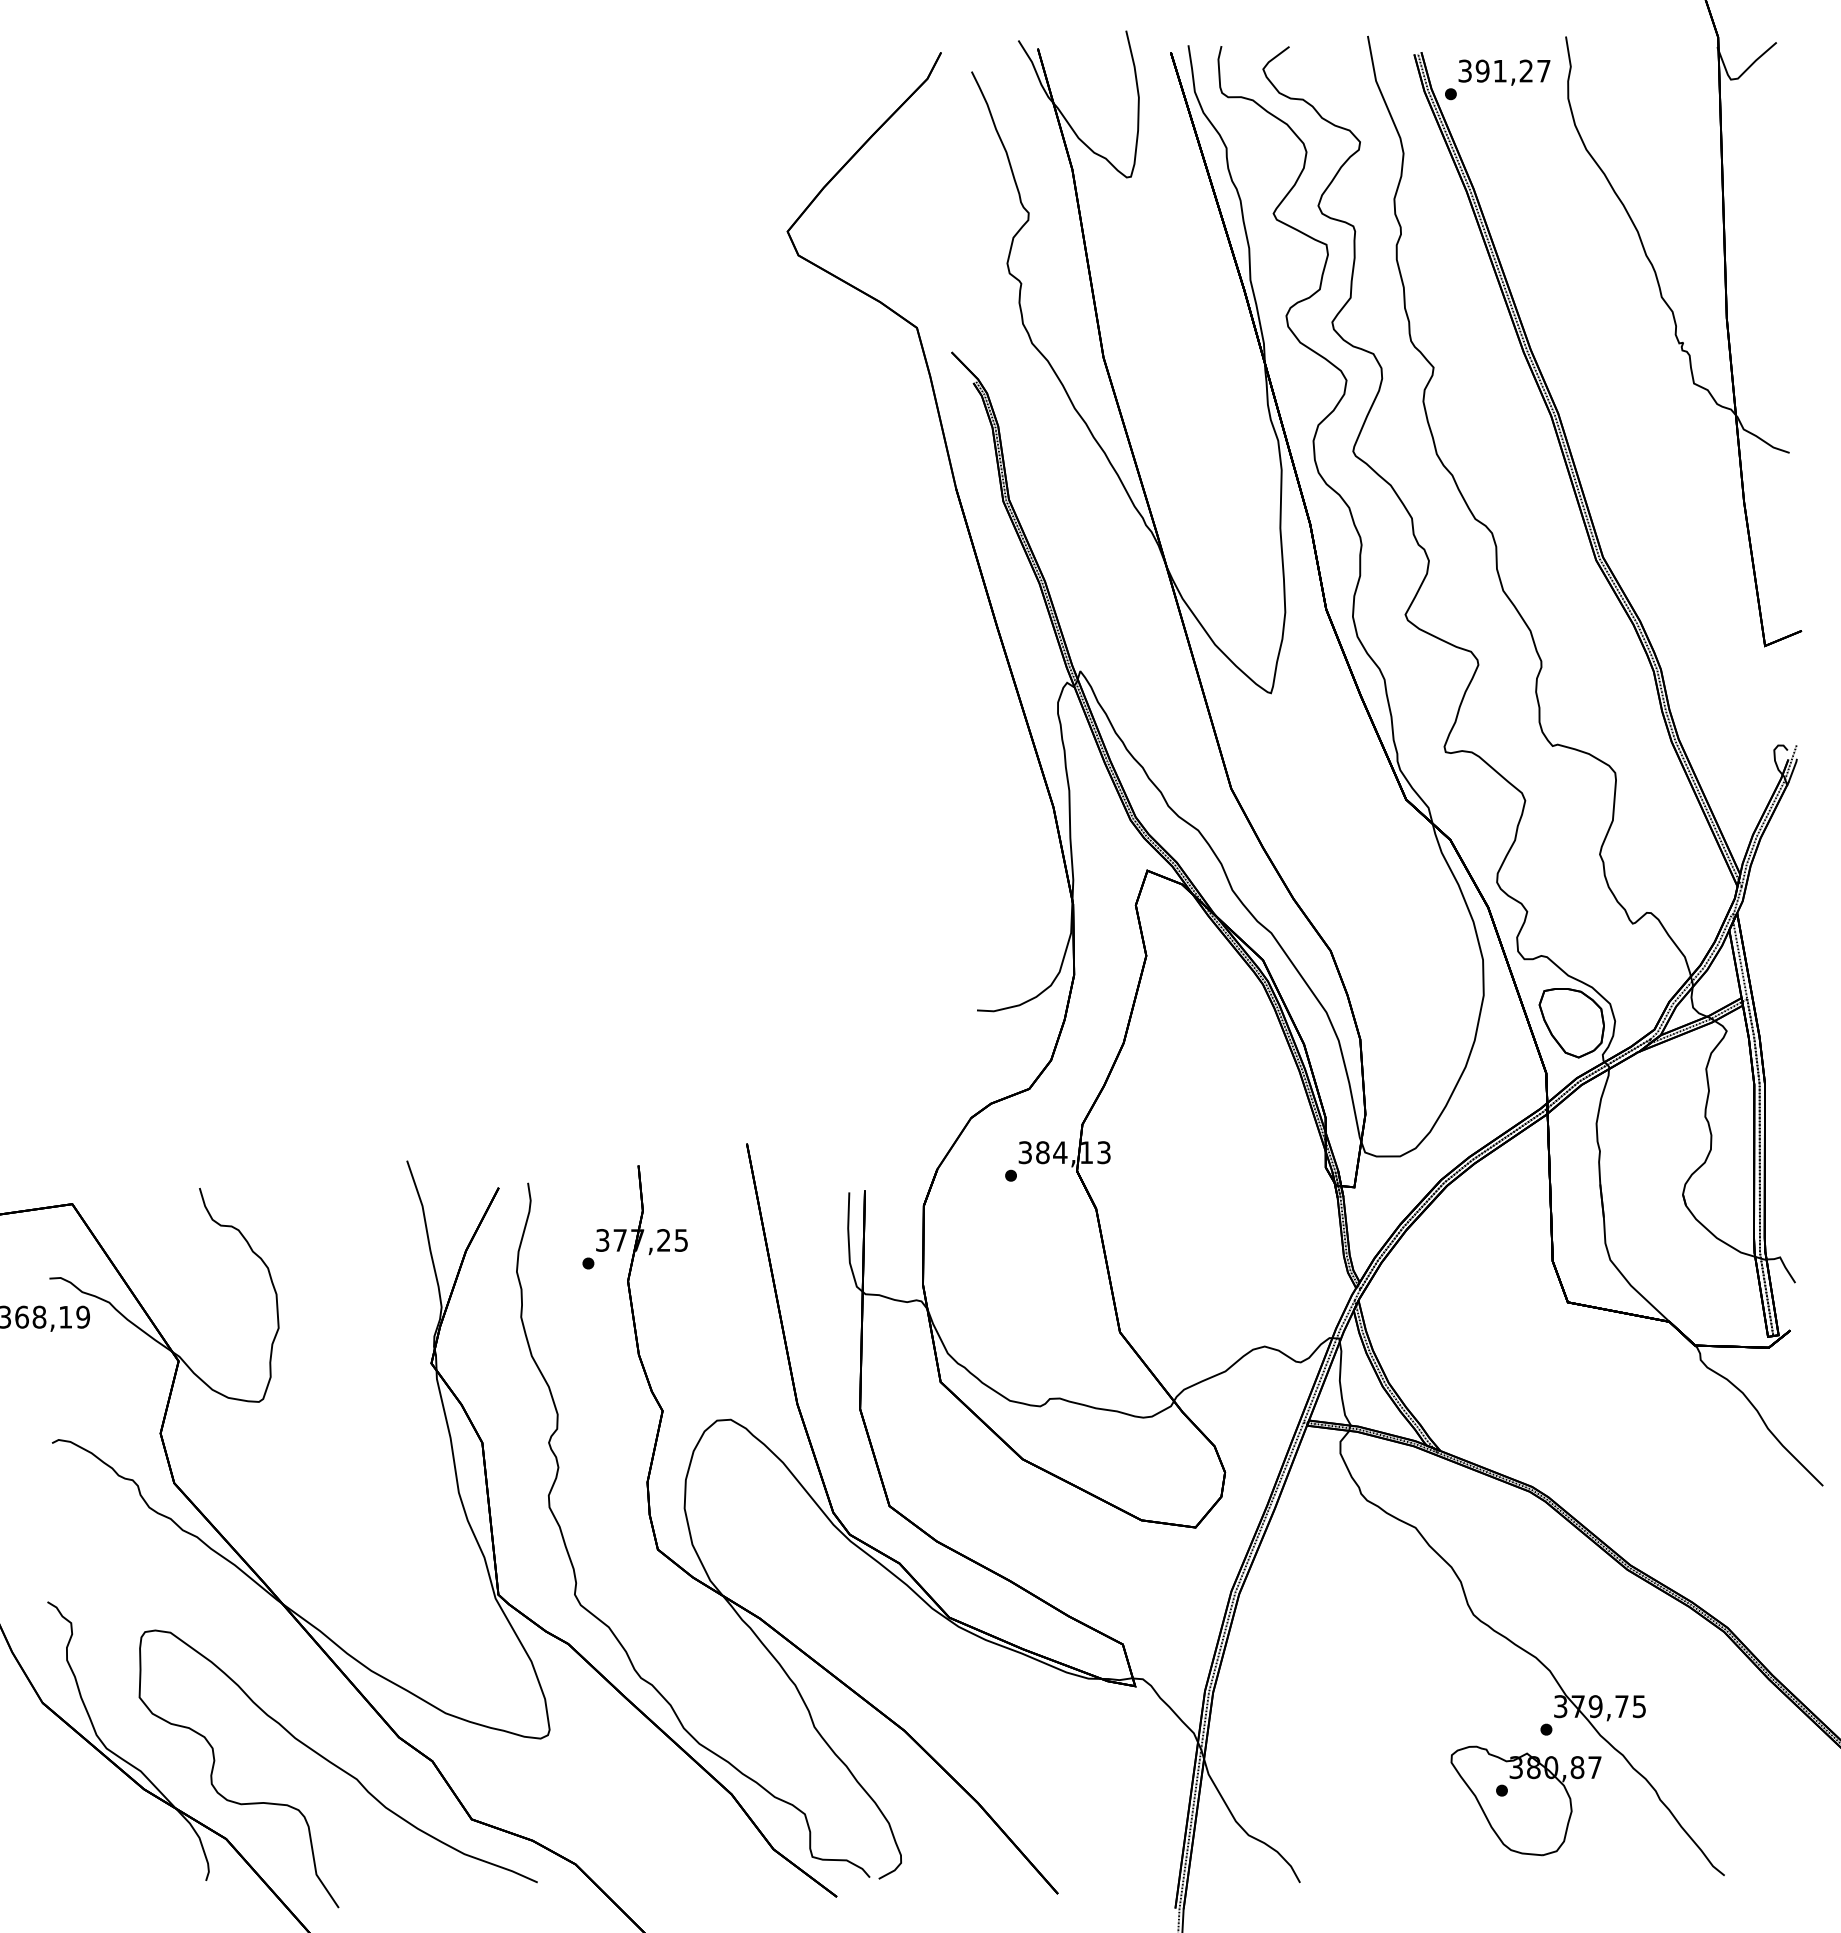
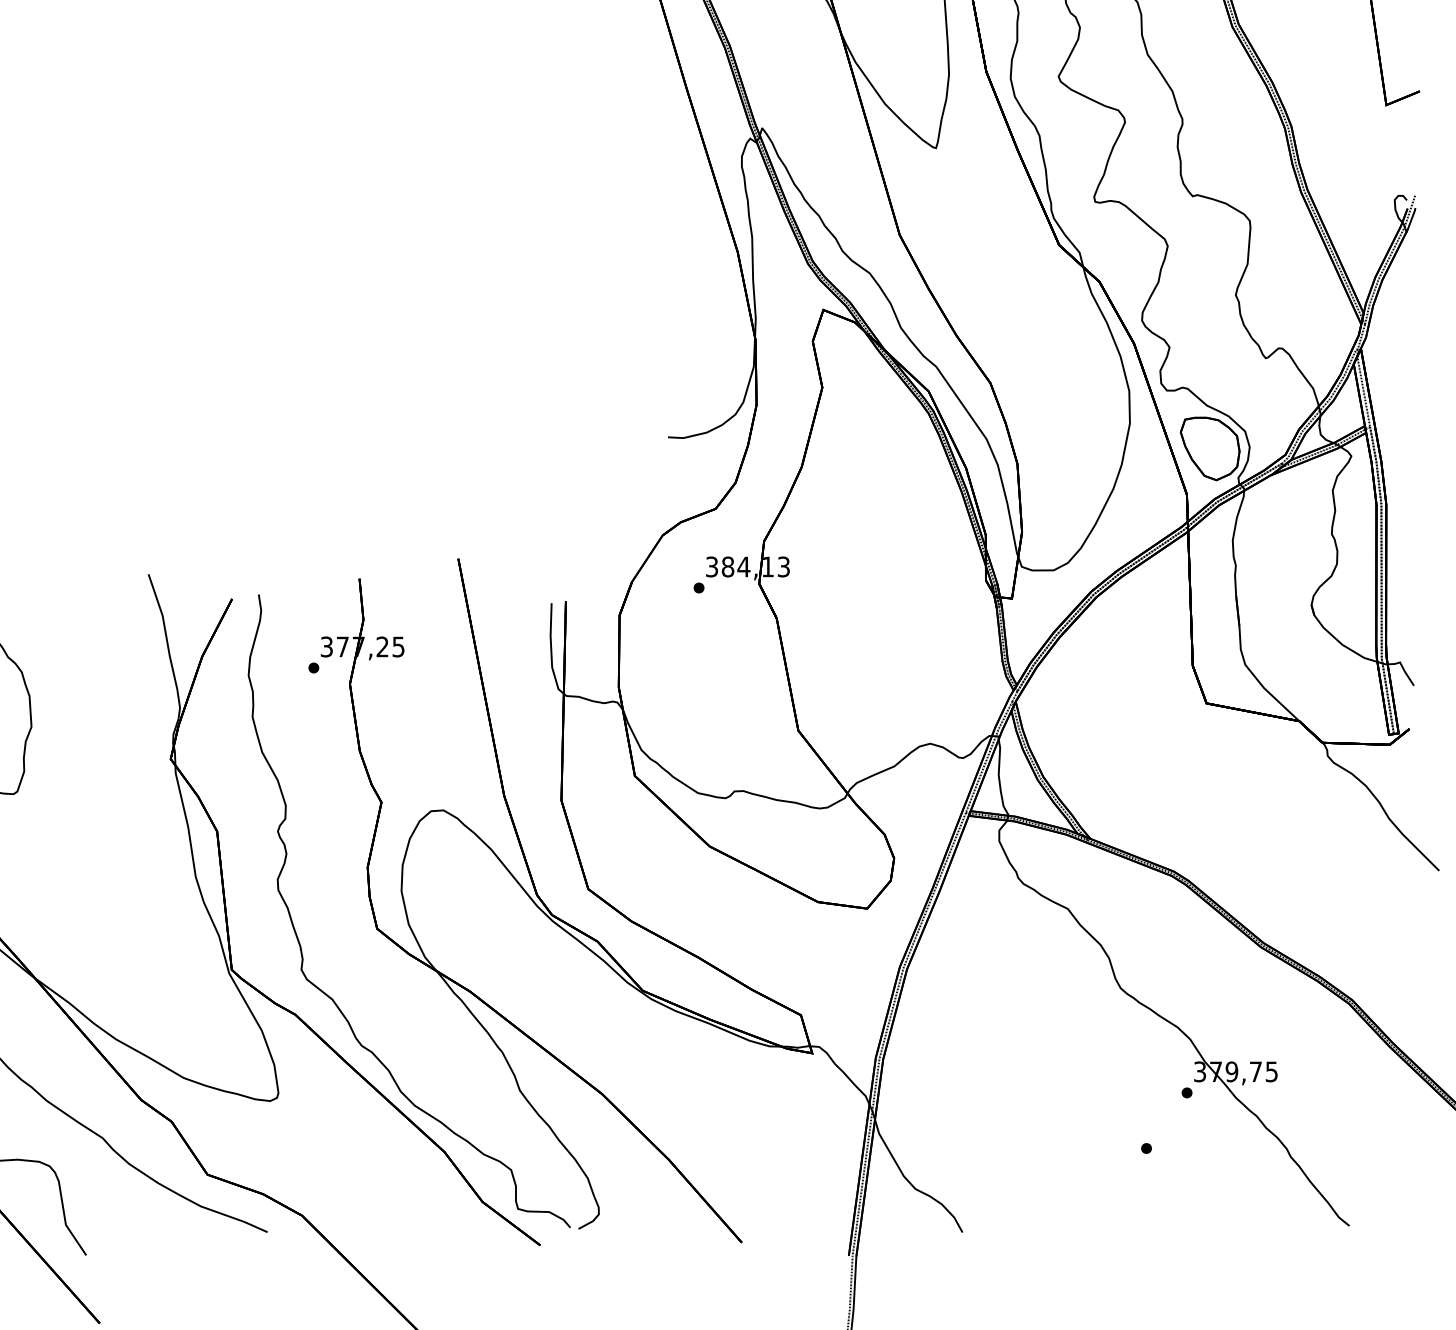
part: (1525, 1800) -> (1167, 1157), removed

